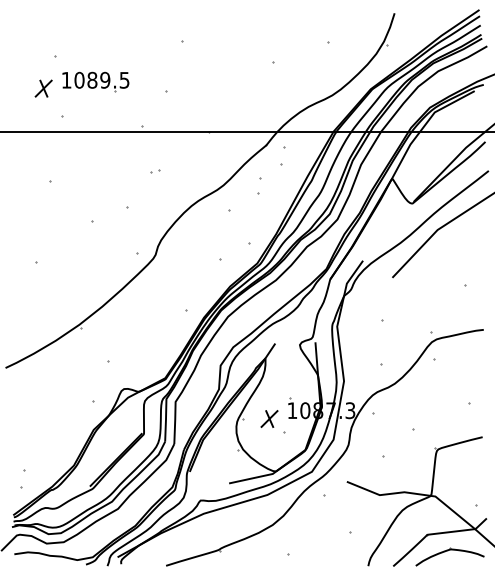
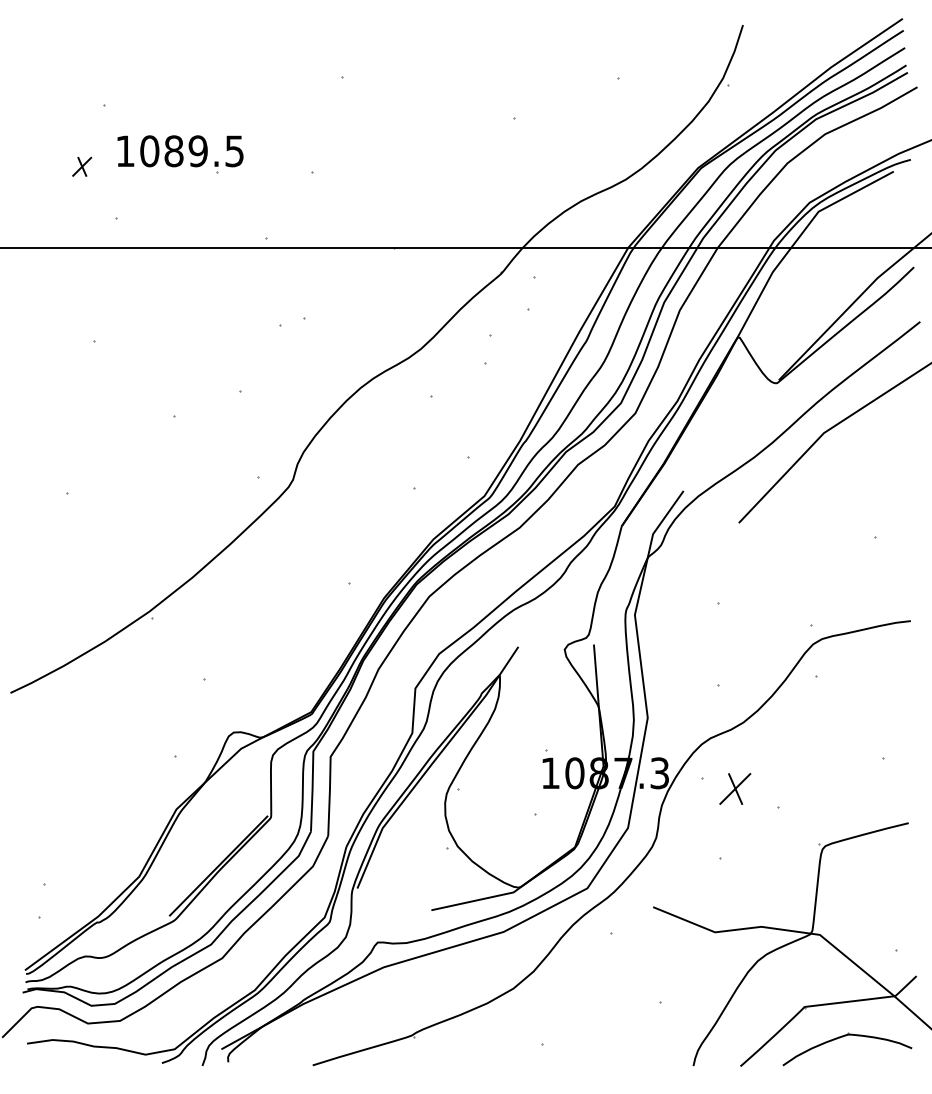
part: (43, 88) -> (81, 166), size x0.6
part: (155, 171) -> (292, 322), size x1.6
part: (269, 418) -> (735, 787), moved

